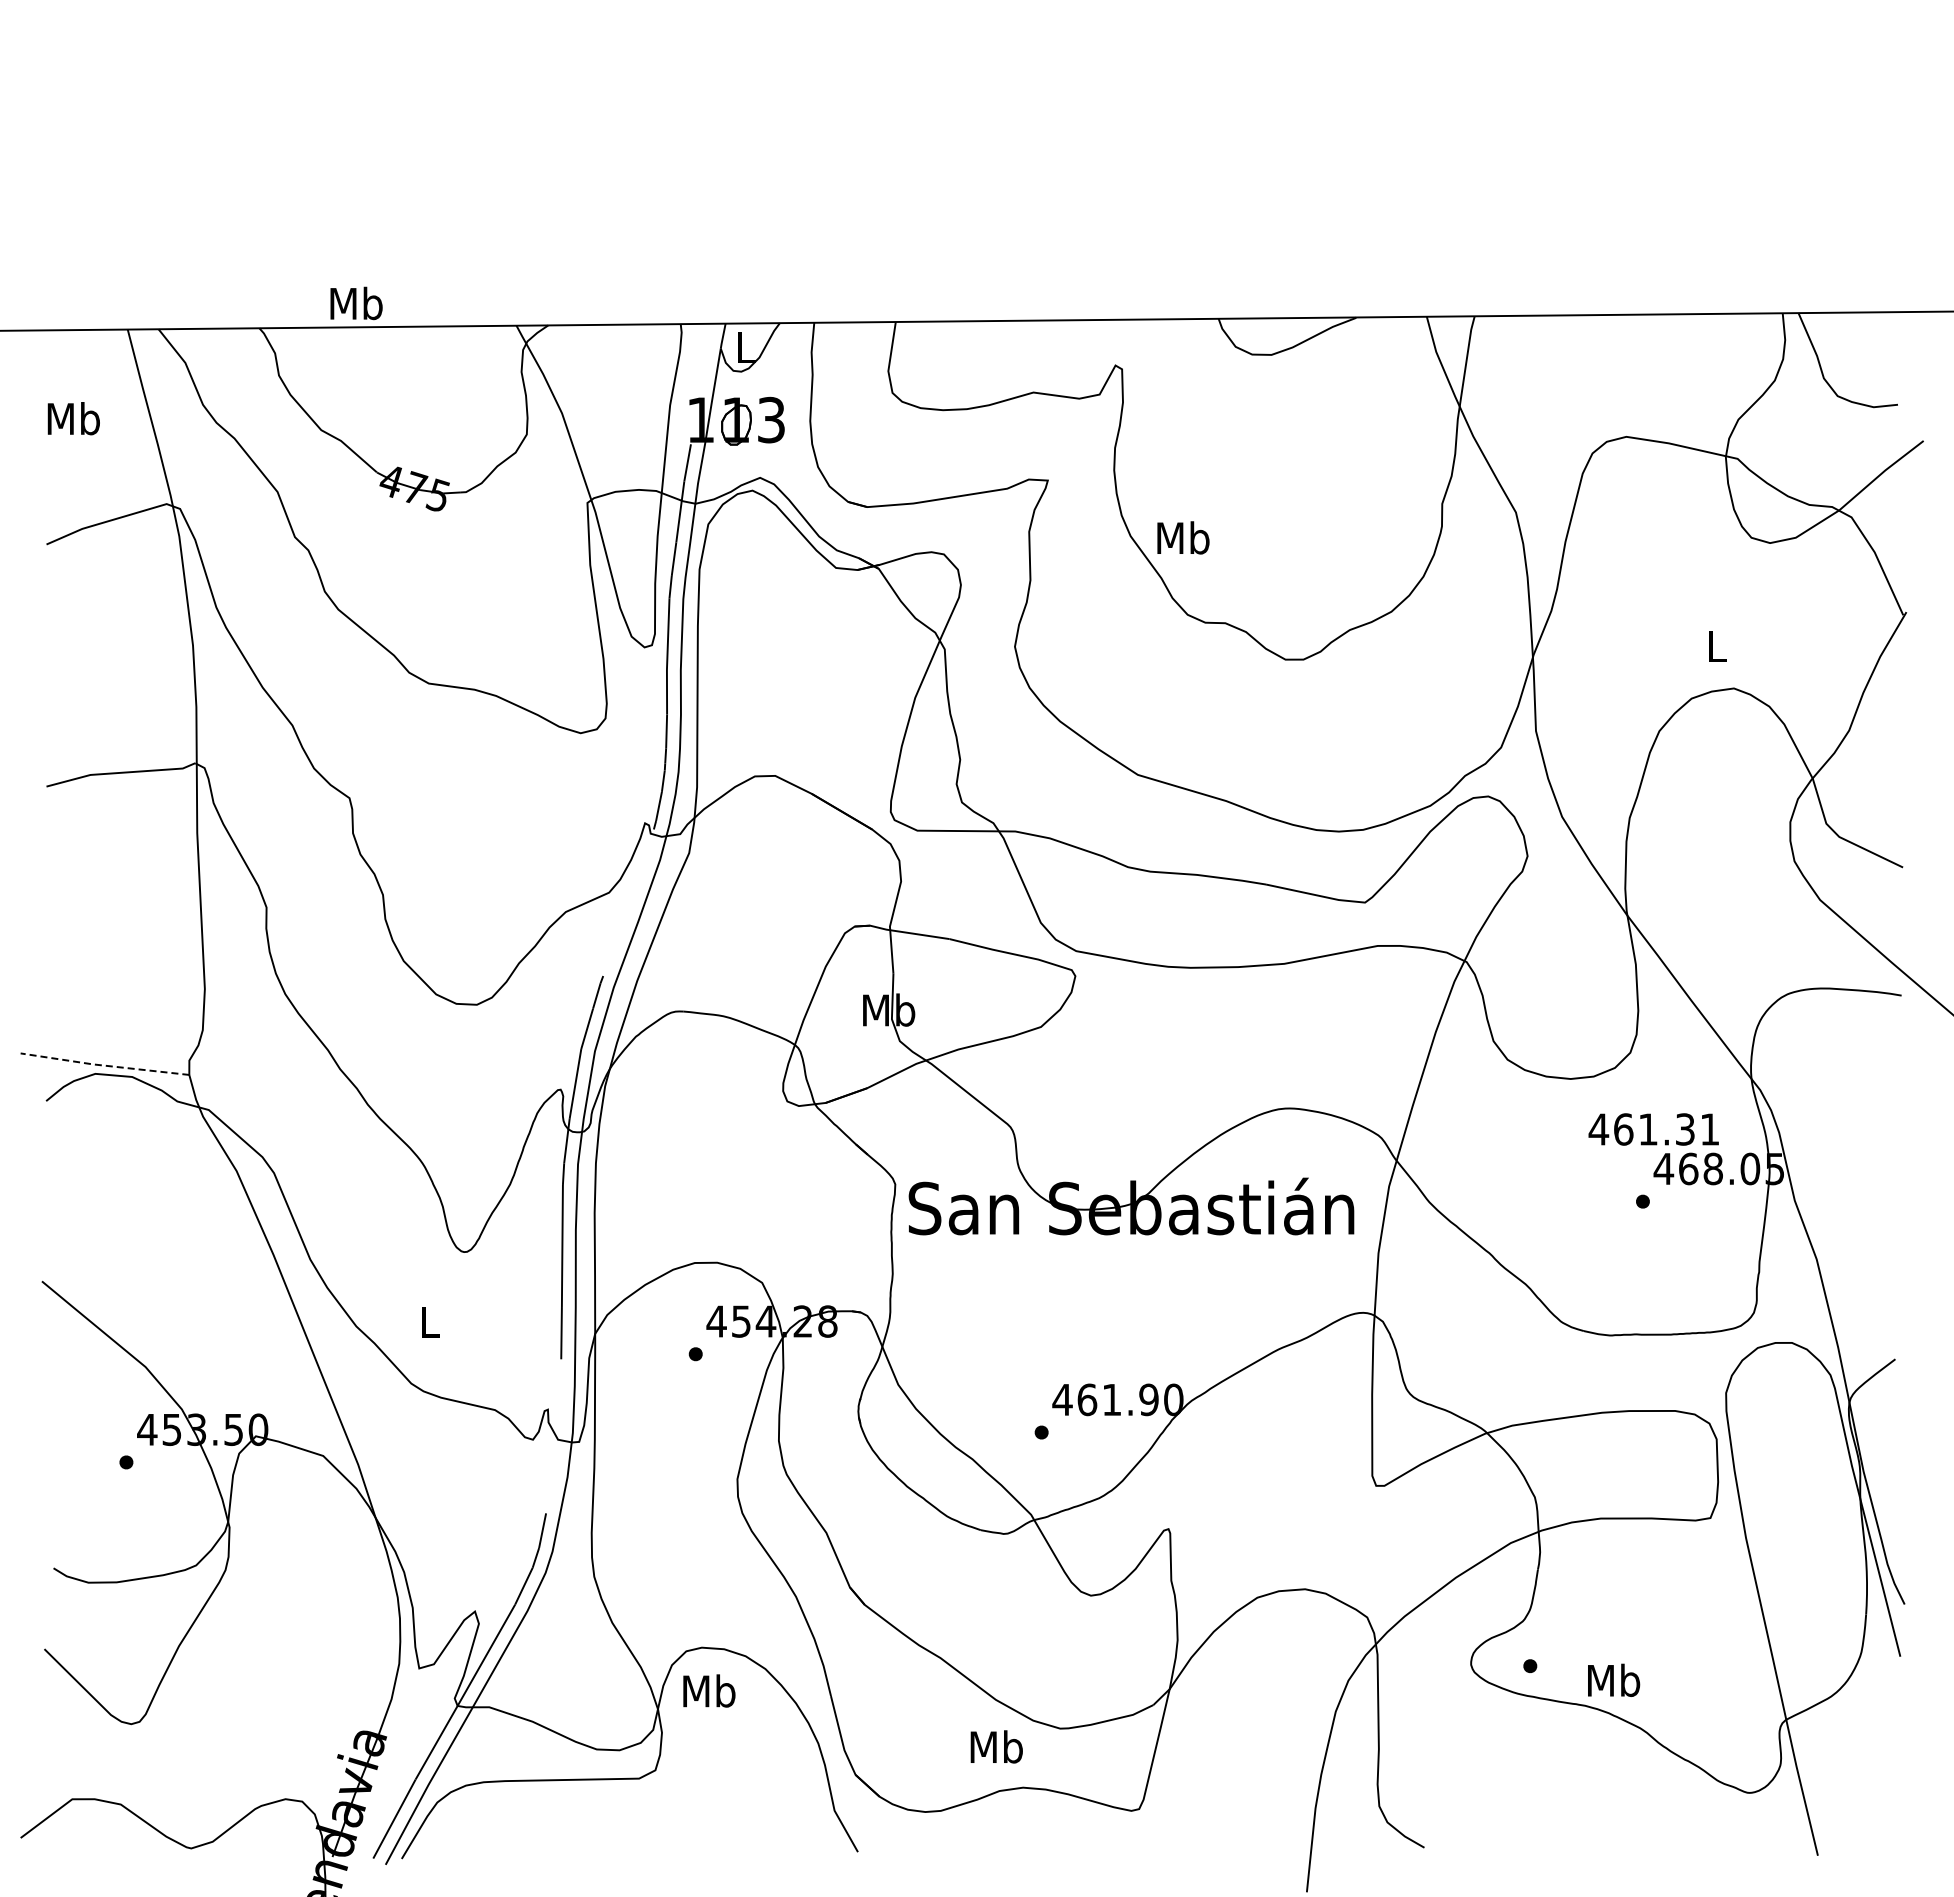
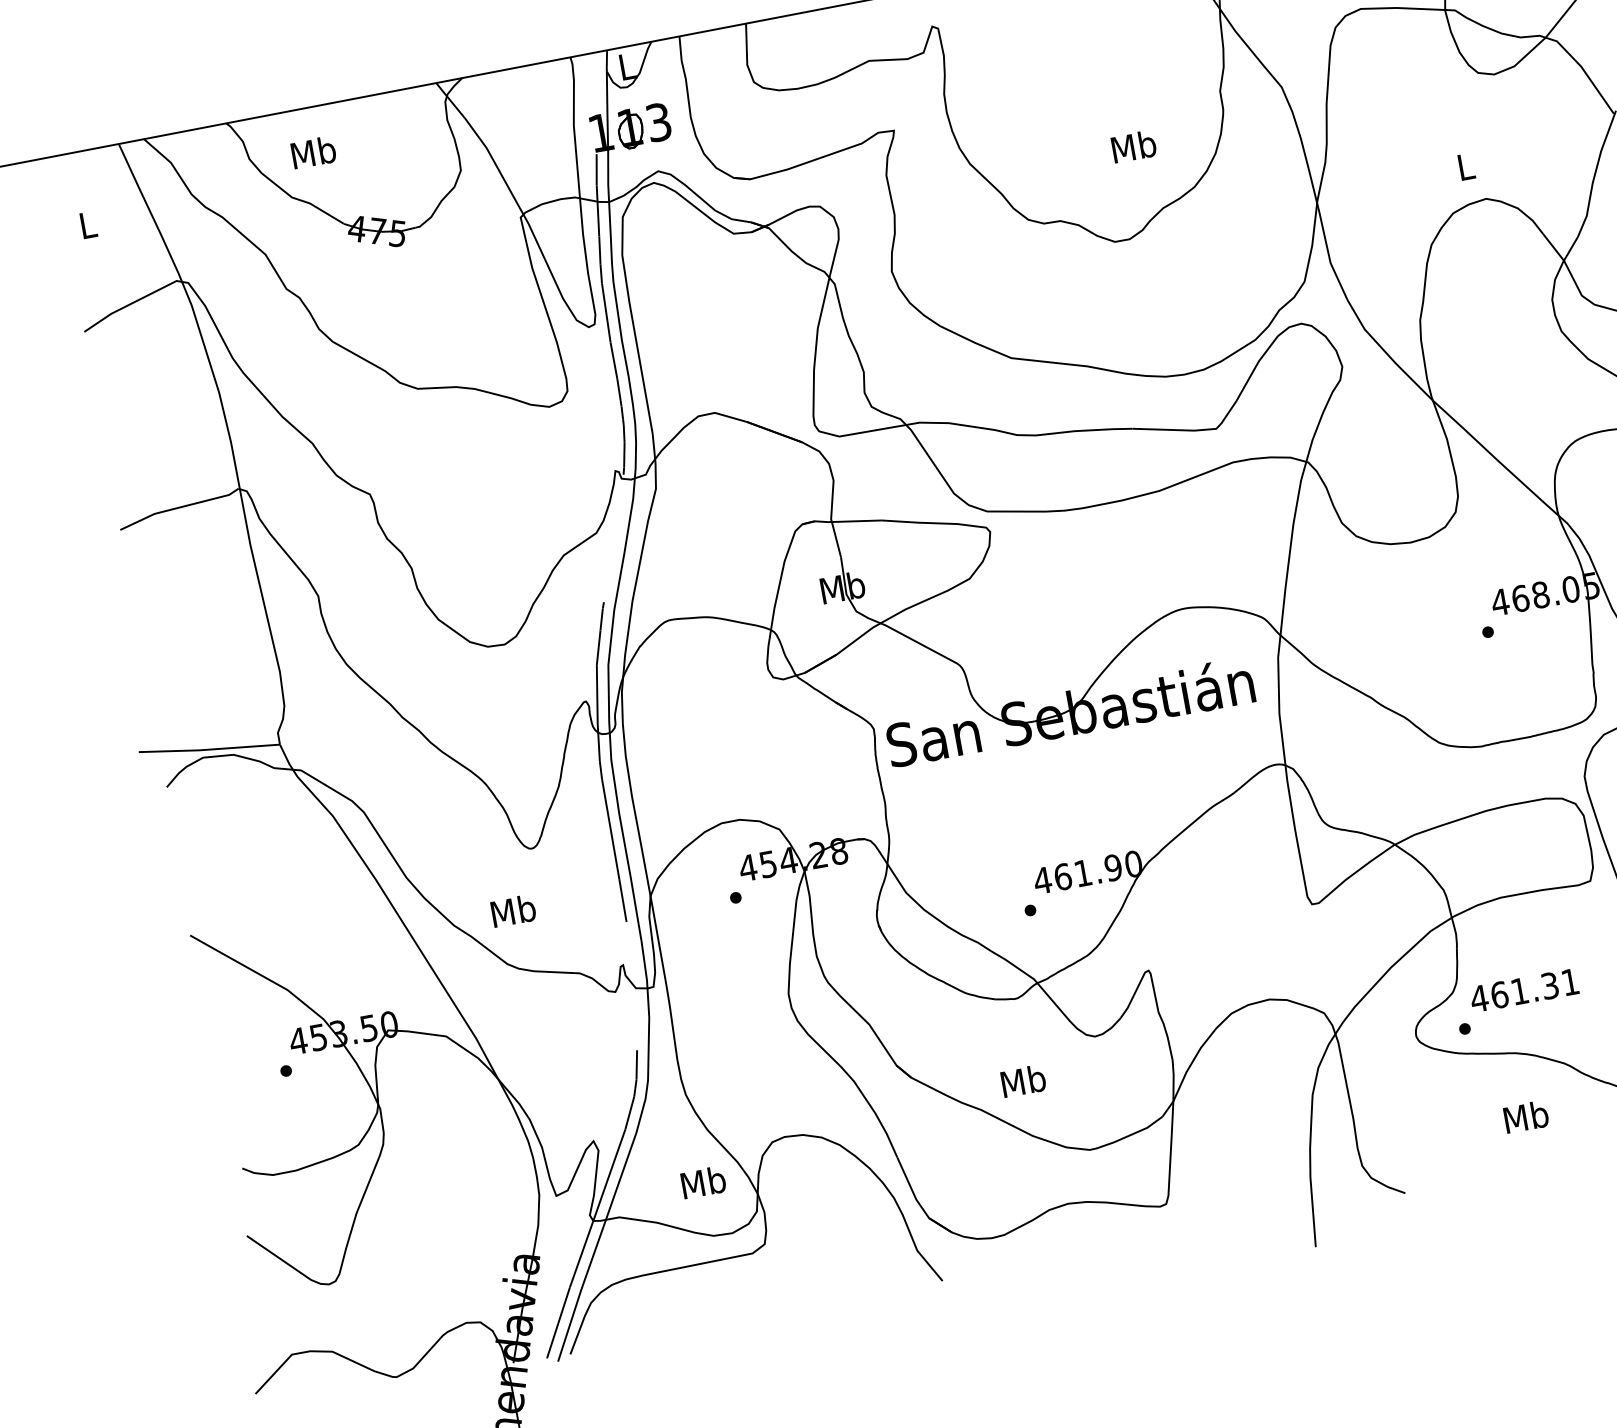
text: (356, 303) -> (313, 152), moved
text: (73, 418) -> (87, 224), Mb -> L
text: (1183, 537) -> (1134, 146), moved
line: (103, 1065) -> (208, 749), dashed -> solid
text: (1653, 1129) -> (1524, 990), moved
text: (429, 1321) -> (513, 910), L -> Mb
text: (1614, 1679) -> (1526, 1116), moved
text: (709, 1690) -> (703, 1181), moved
text: (996, 1746) -> (1023, 1080), moved

